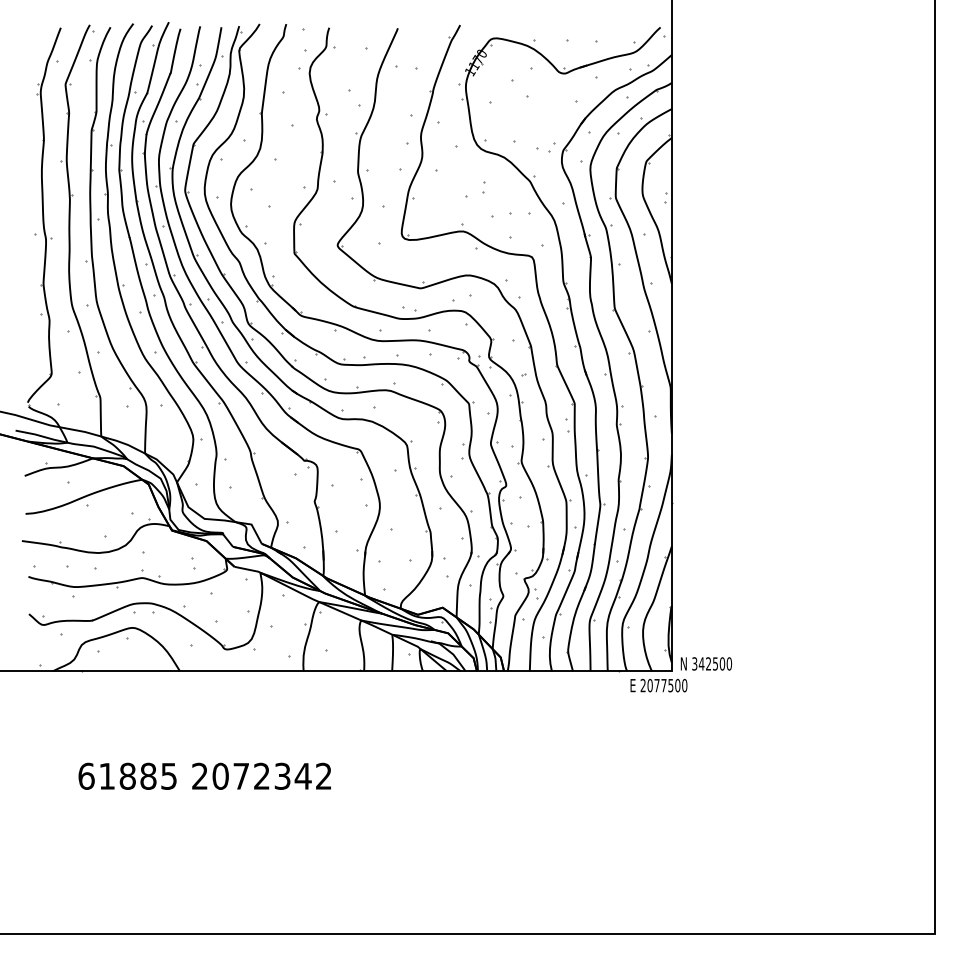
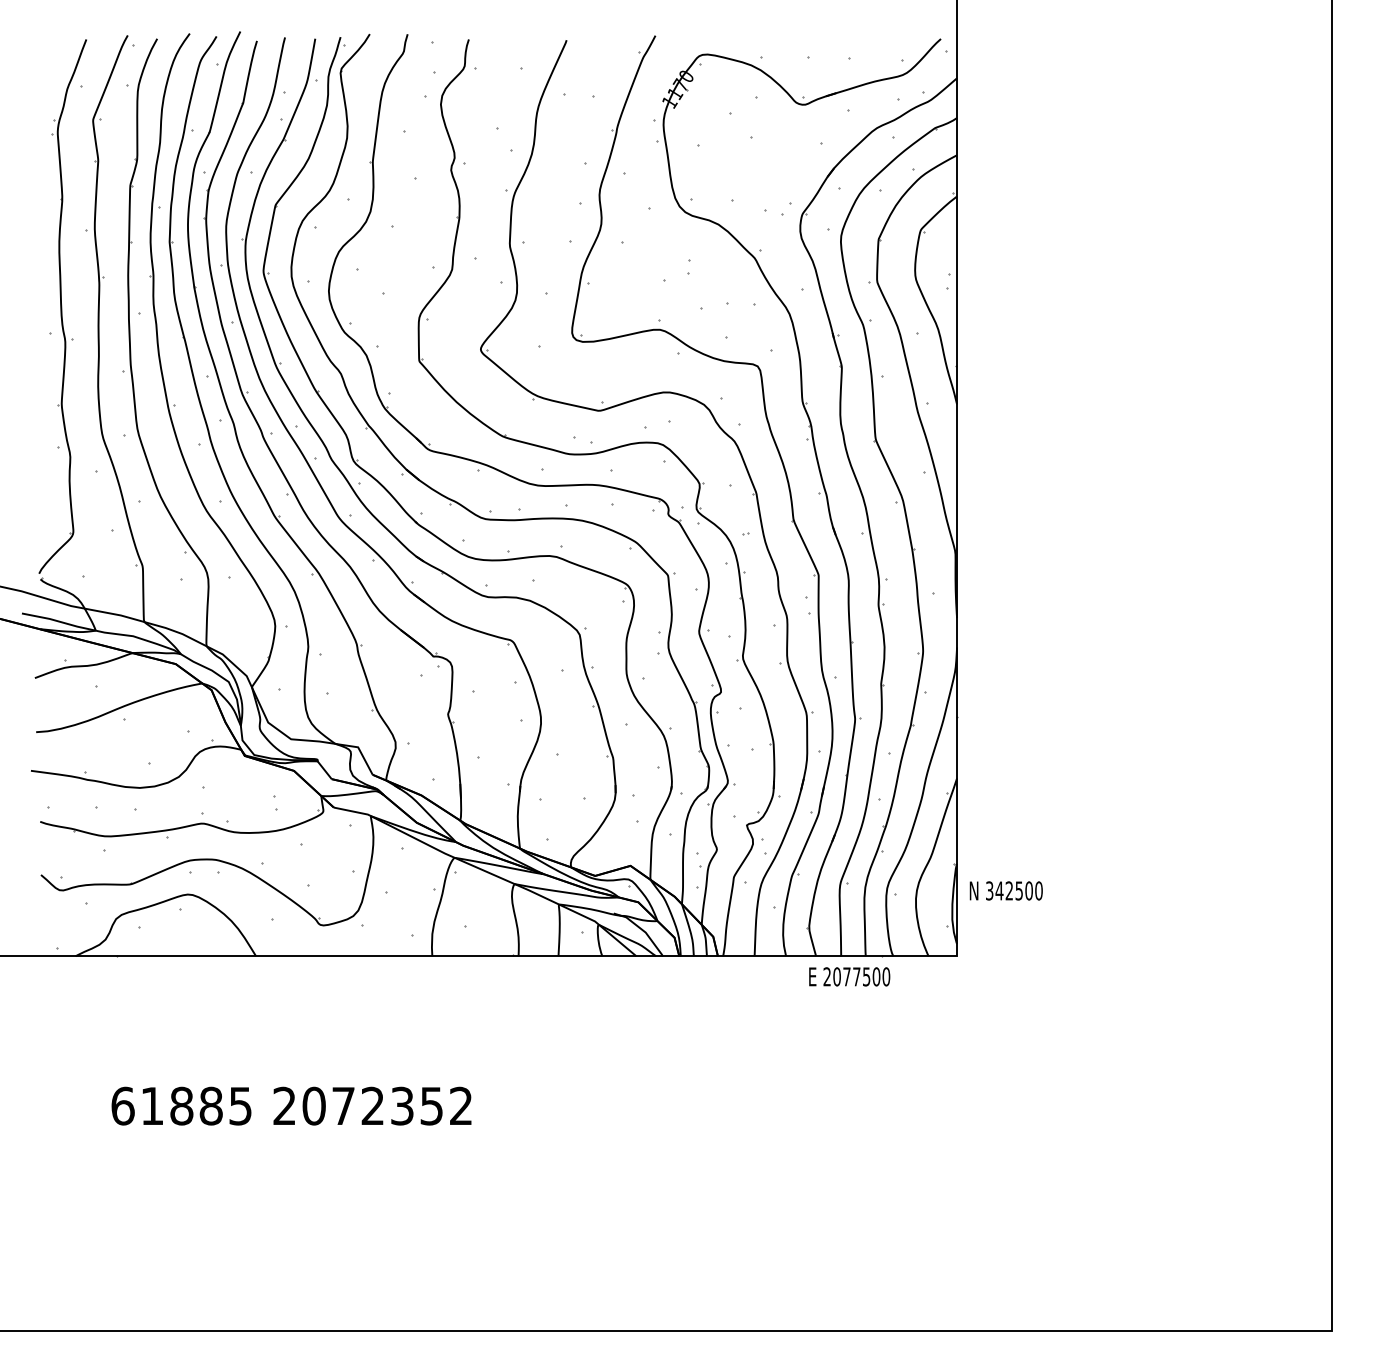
text: (705, 663) -> (1005, 890), moved
text: (658, 685) -> (849, 976), moved
text: (303, 776) -> (431, 1106), 2072342 -> 2072352

